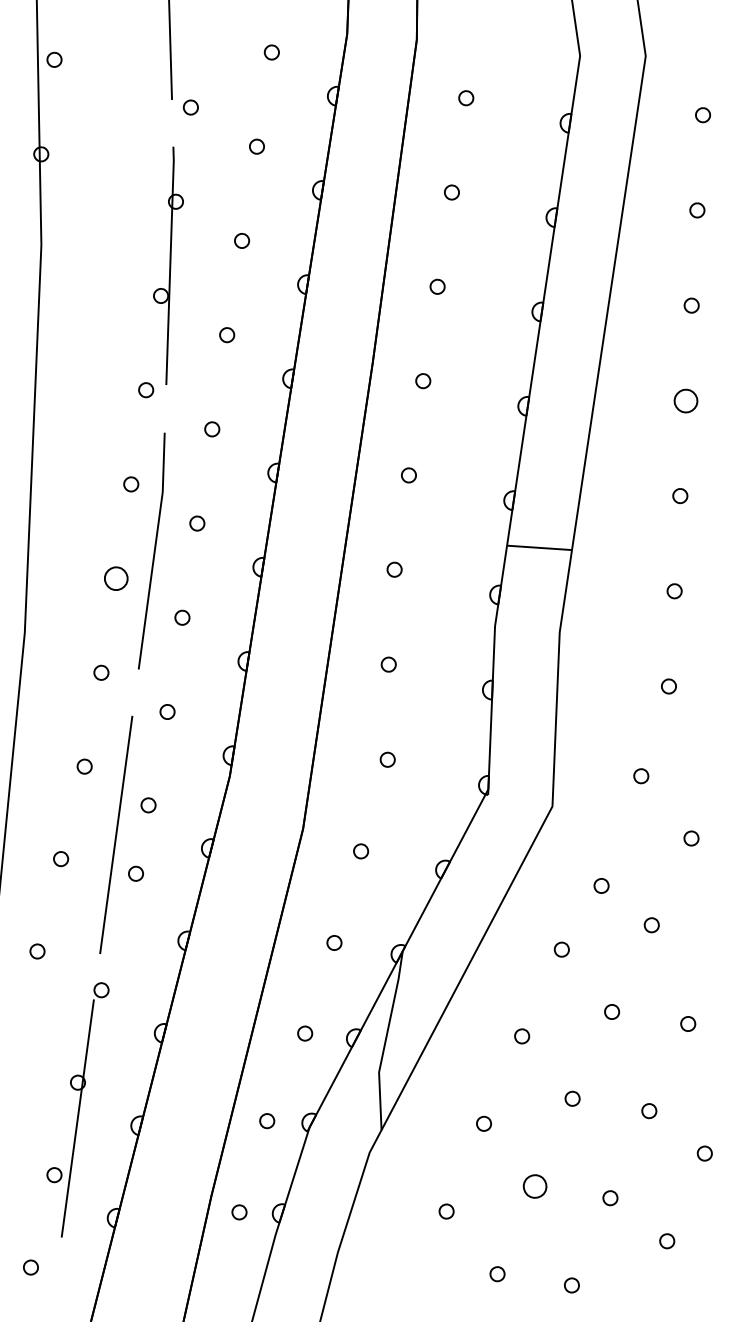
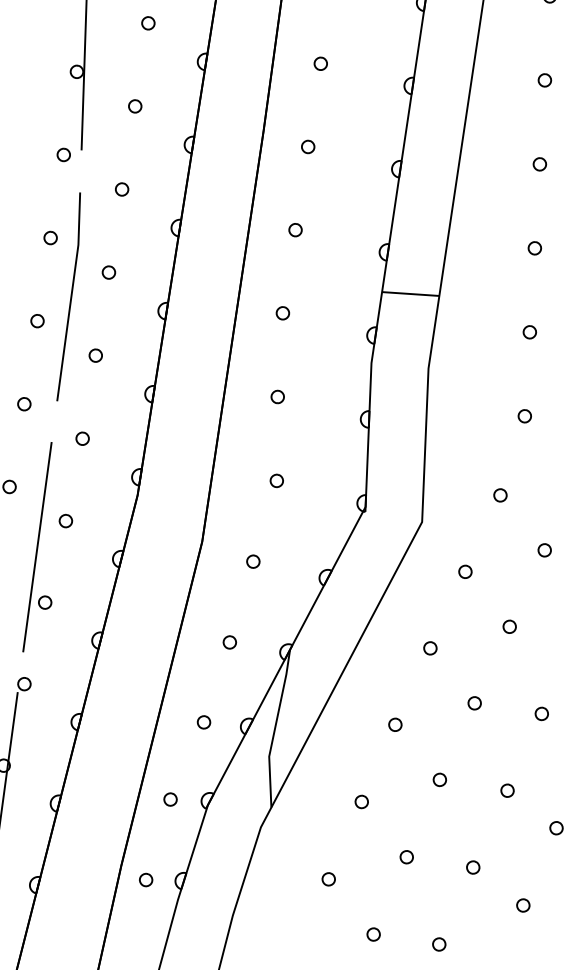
part: (685, 400) -> (539, 164), size x0.62
part: (116, 578) -> (37, 321), size x0.62
part: (136, 873) -> (45, 602), moved
part: (601, 885) -> (465, 571), moved
part: (534, 1186) -> (406, 857), size x0.62

